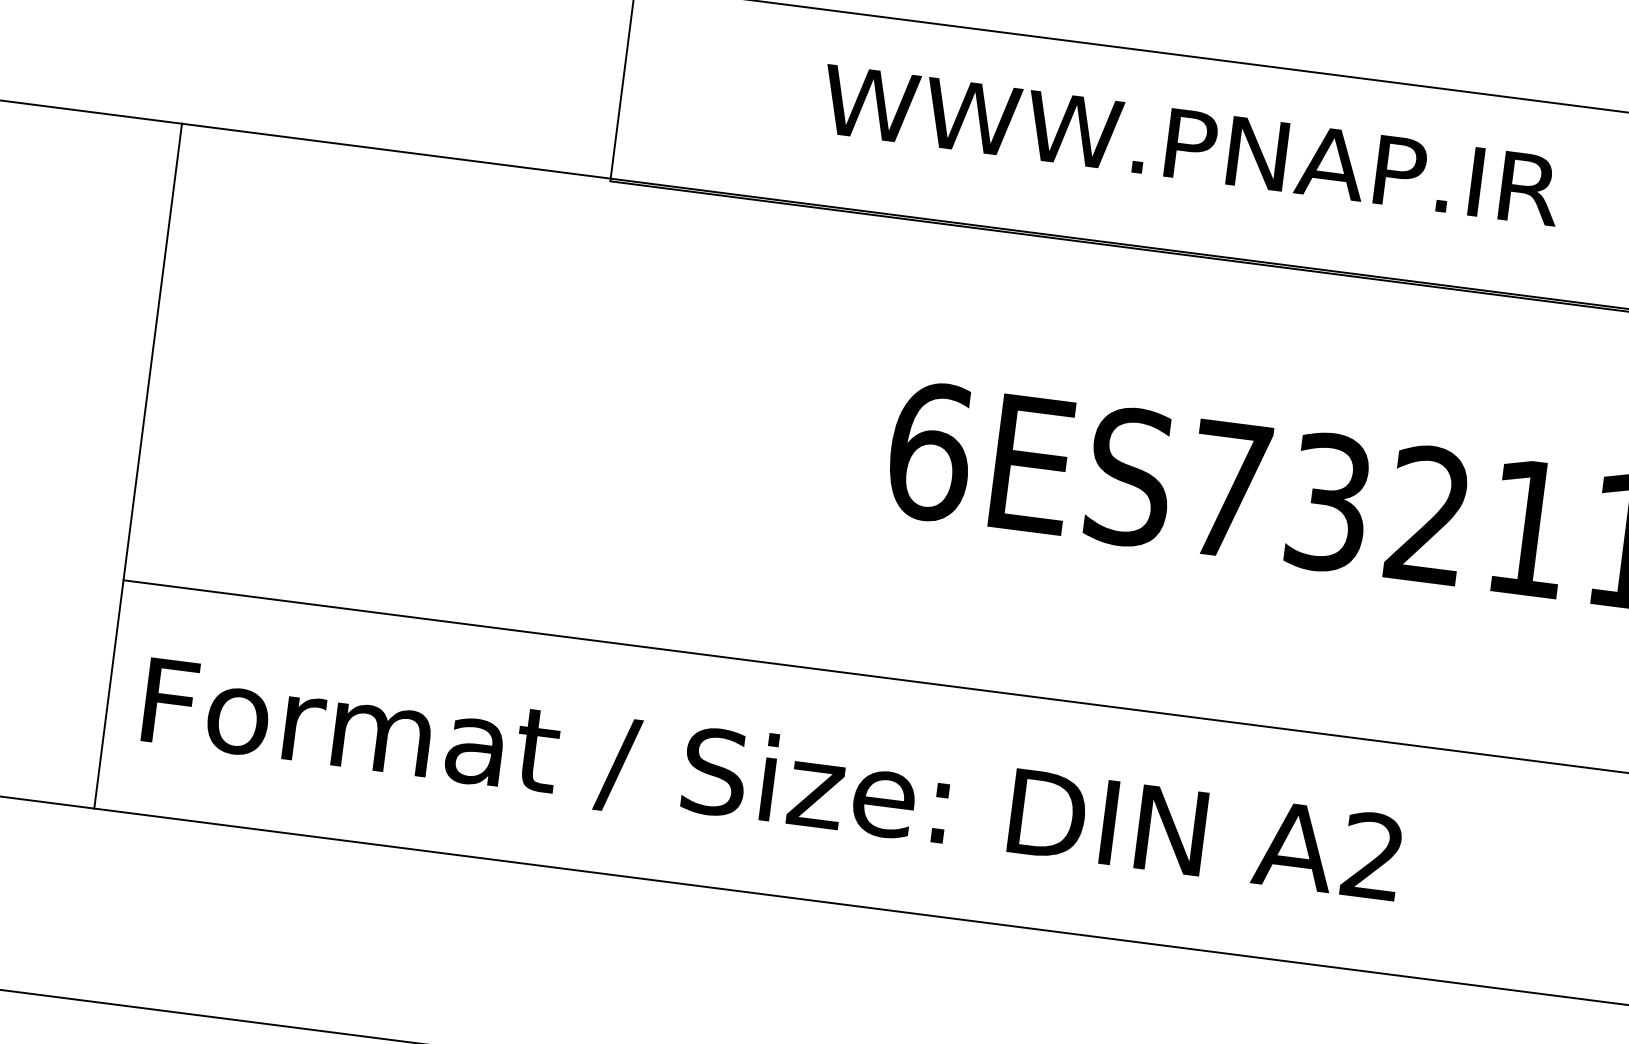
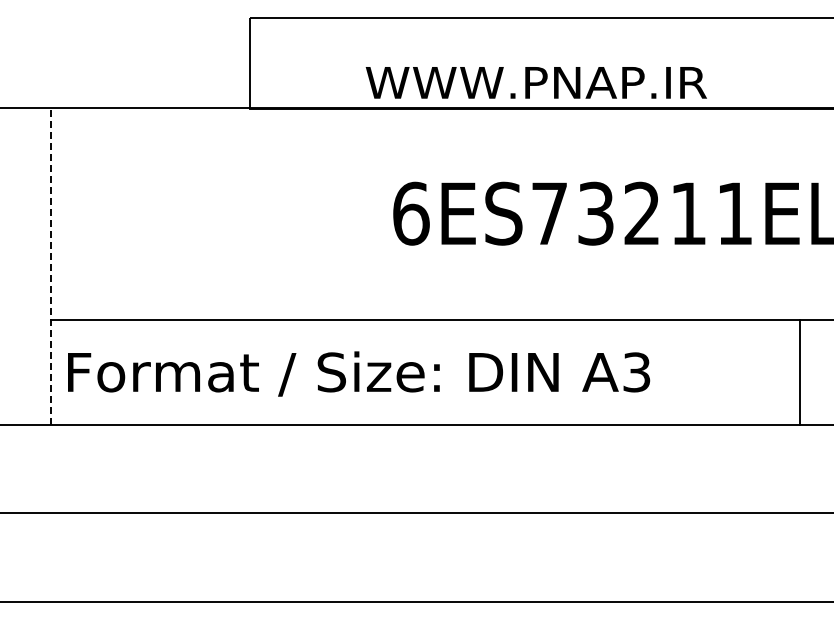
text: (1189, 144) -> (535, 82), moved
line: (137, 465) -> (50, 266), solid -> dashed
text: (1372, 856) -> (636, 372), A2 -> A3

